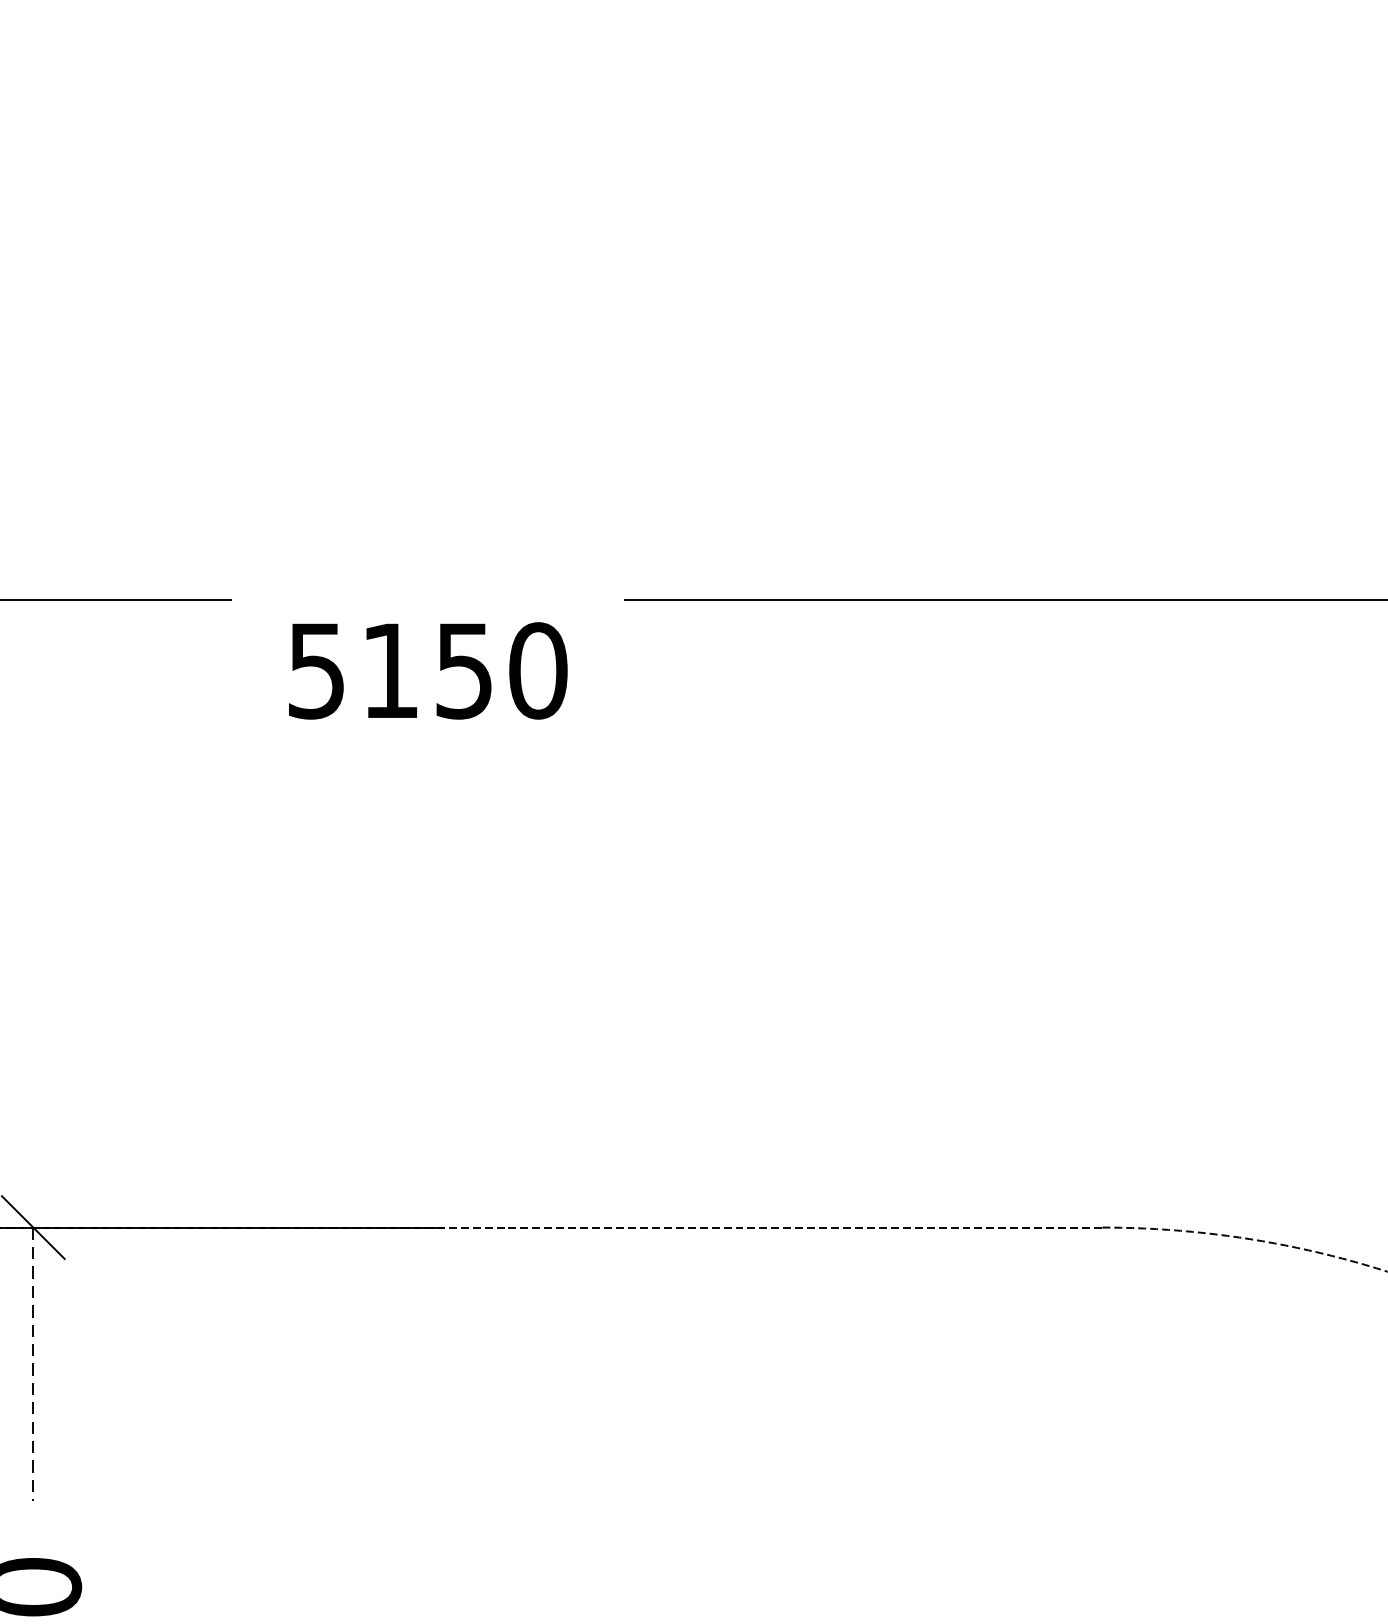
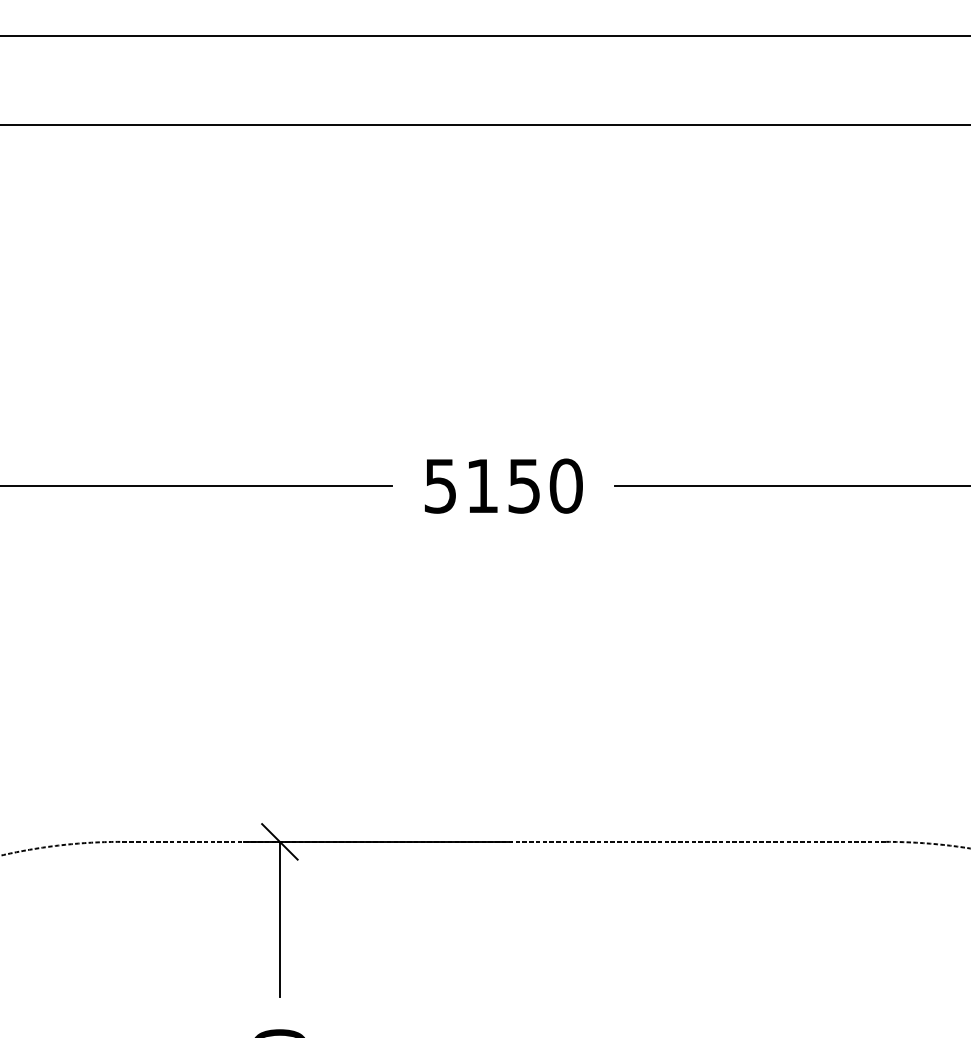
text: (427, 669) -> (503, 485), moved
line: (32, 1364) -> (279, 919), dashed -> solid

